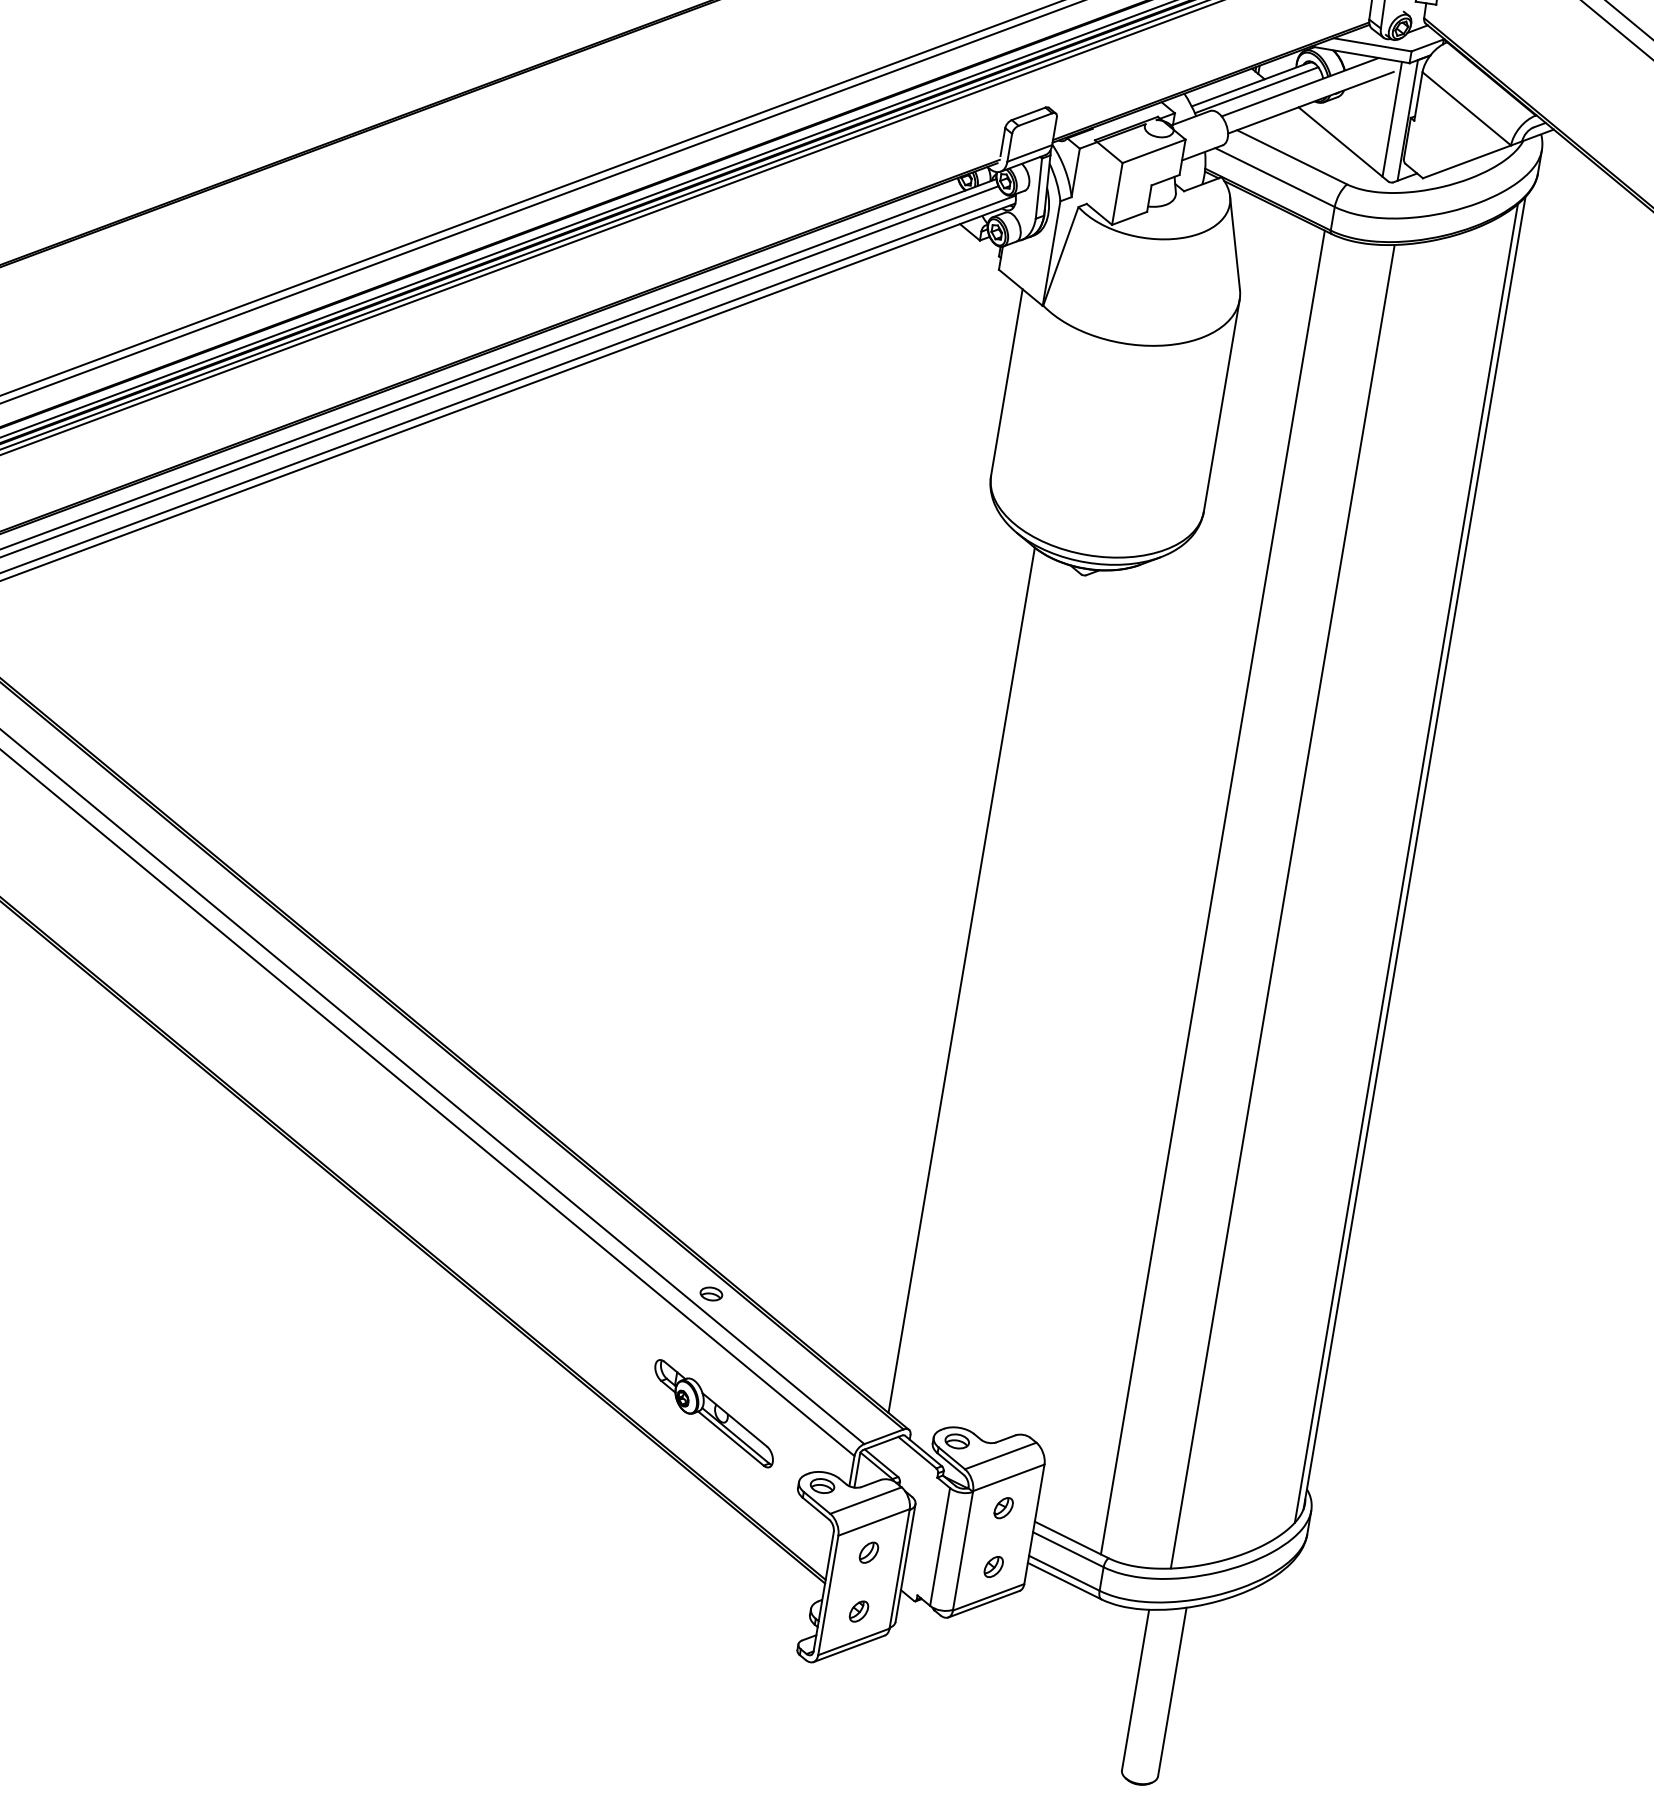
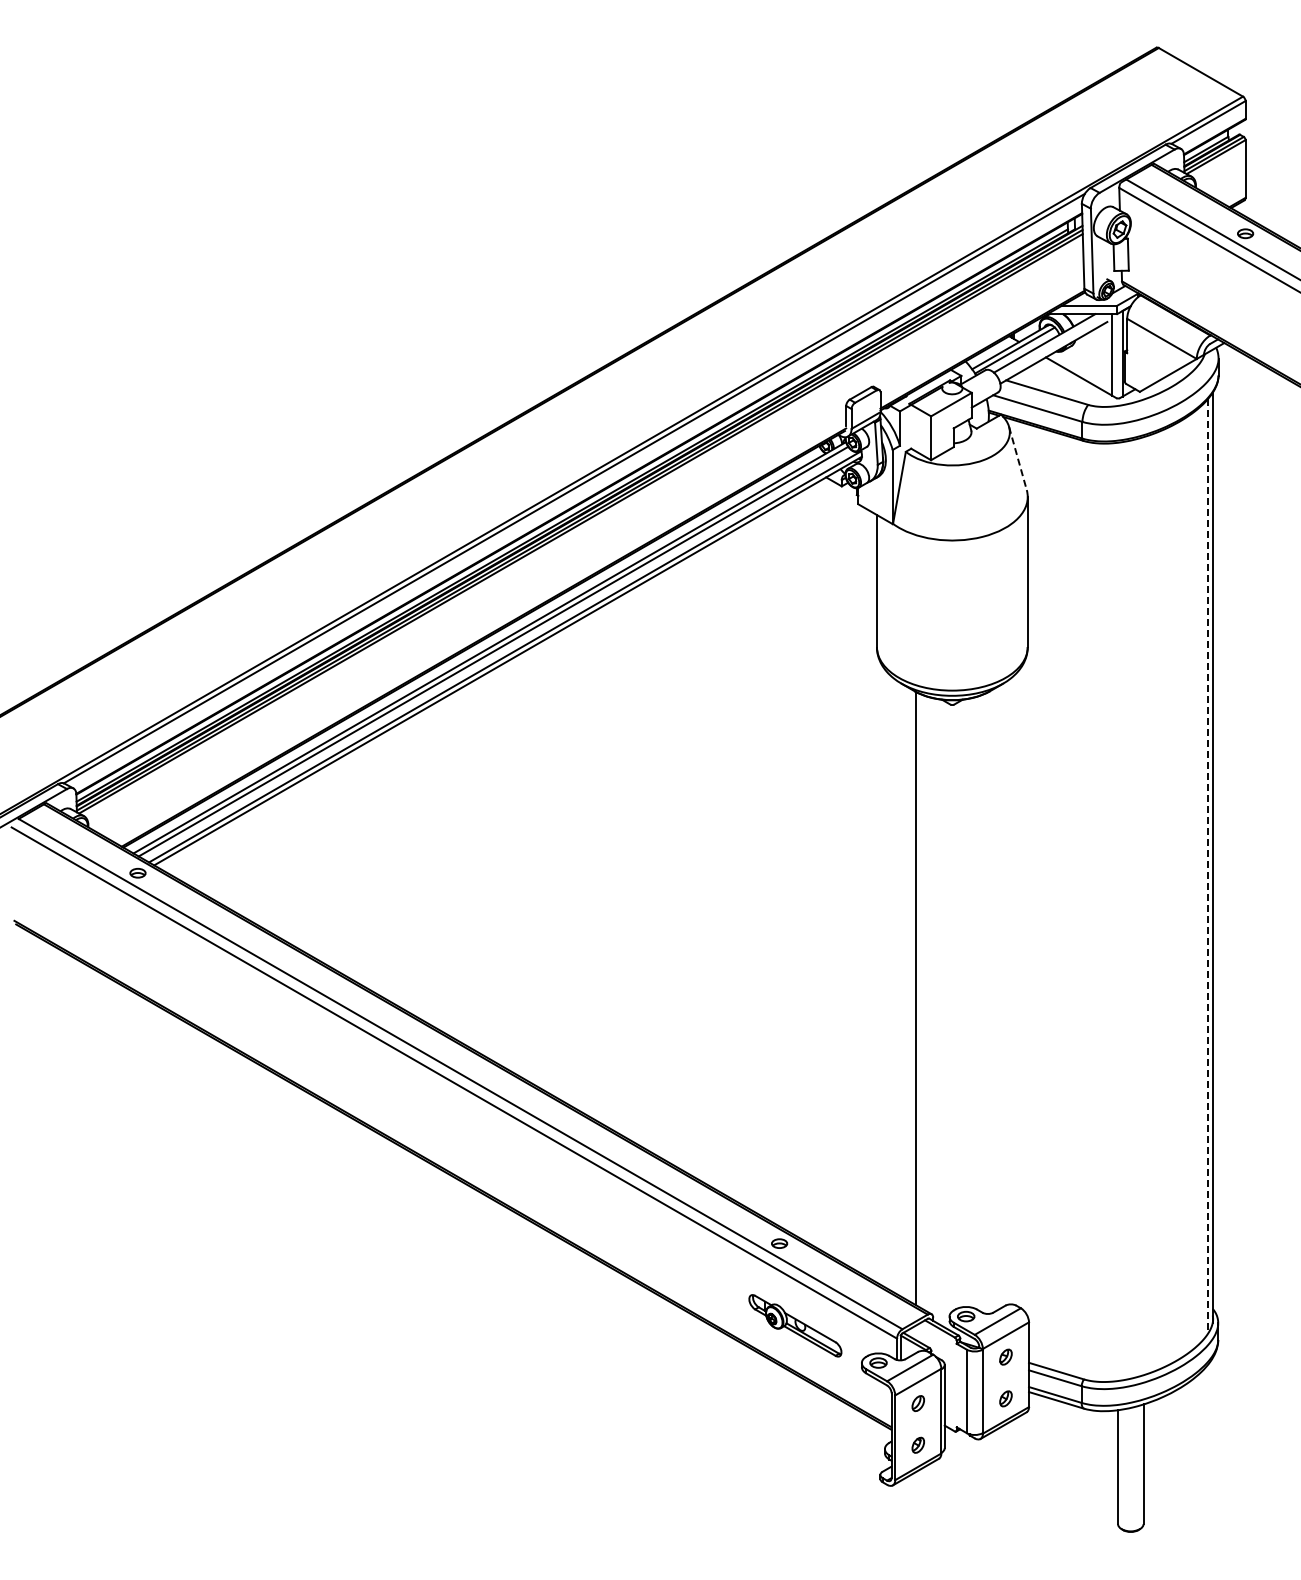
line: (1234, 243) -> (1017, 458), solid -> dashed
line: (1406, 864) -> (1208, 866), solid -> dashed
line: (1213, 892) -> (1078, 908), removed
line: (1283, 907) -> (1128, 910), removed

